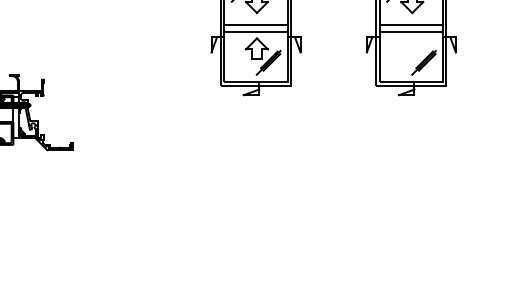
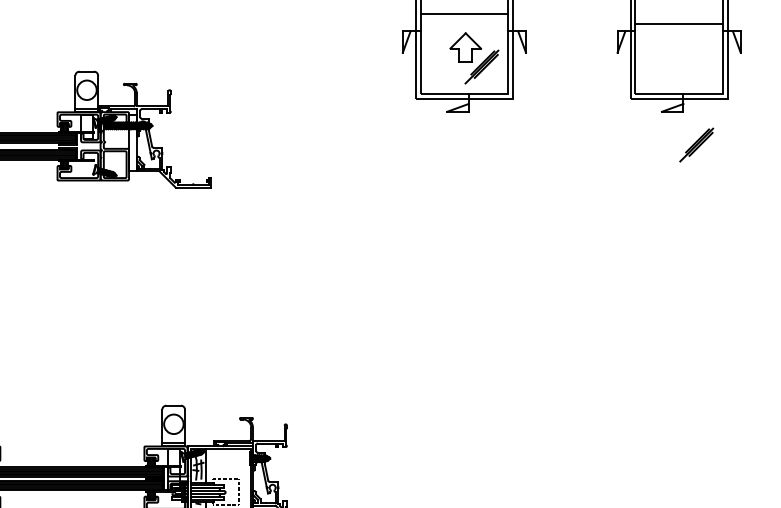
line: (410, 24) -> (678, 14), removed
line: (256, 31) -> (464, 23), removed
part: (423, 62) -> (696, 144), moved

